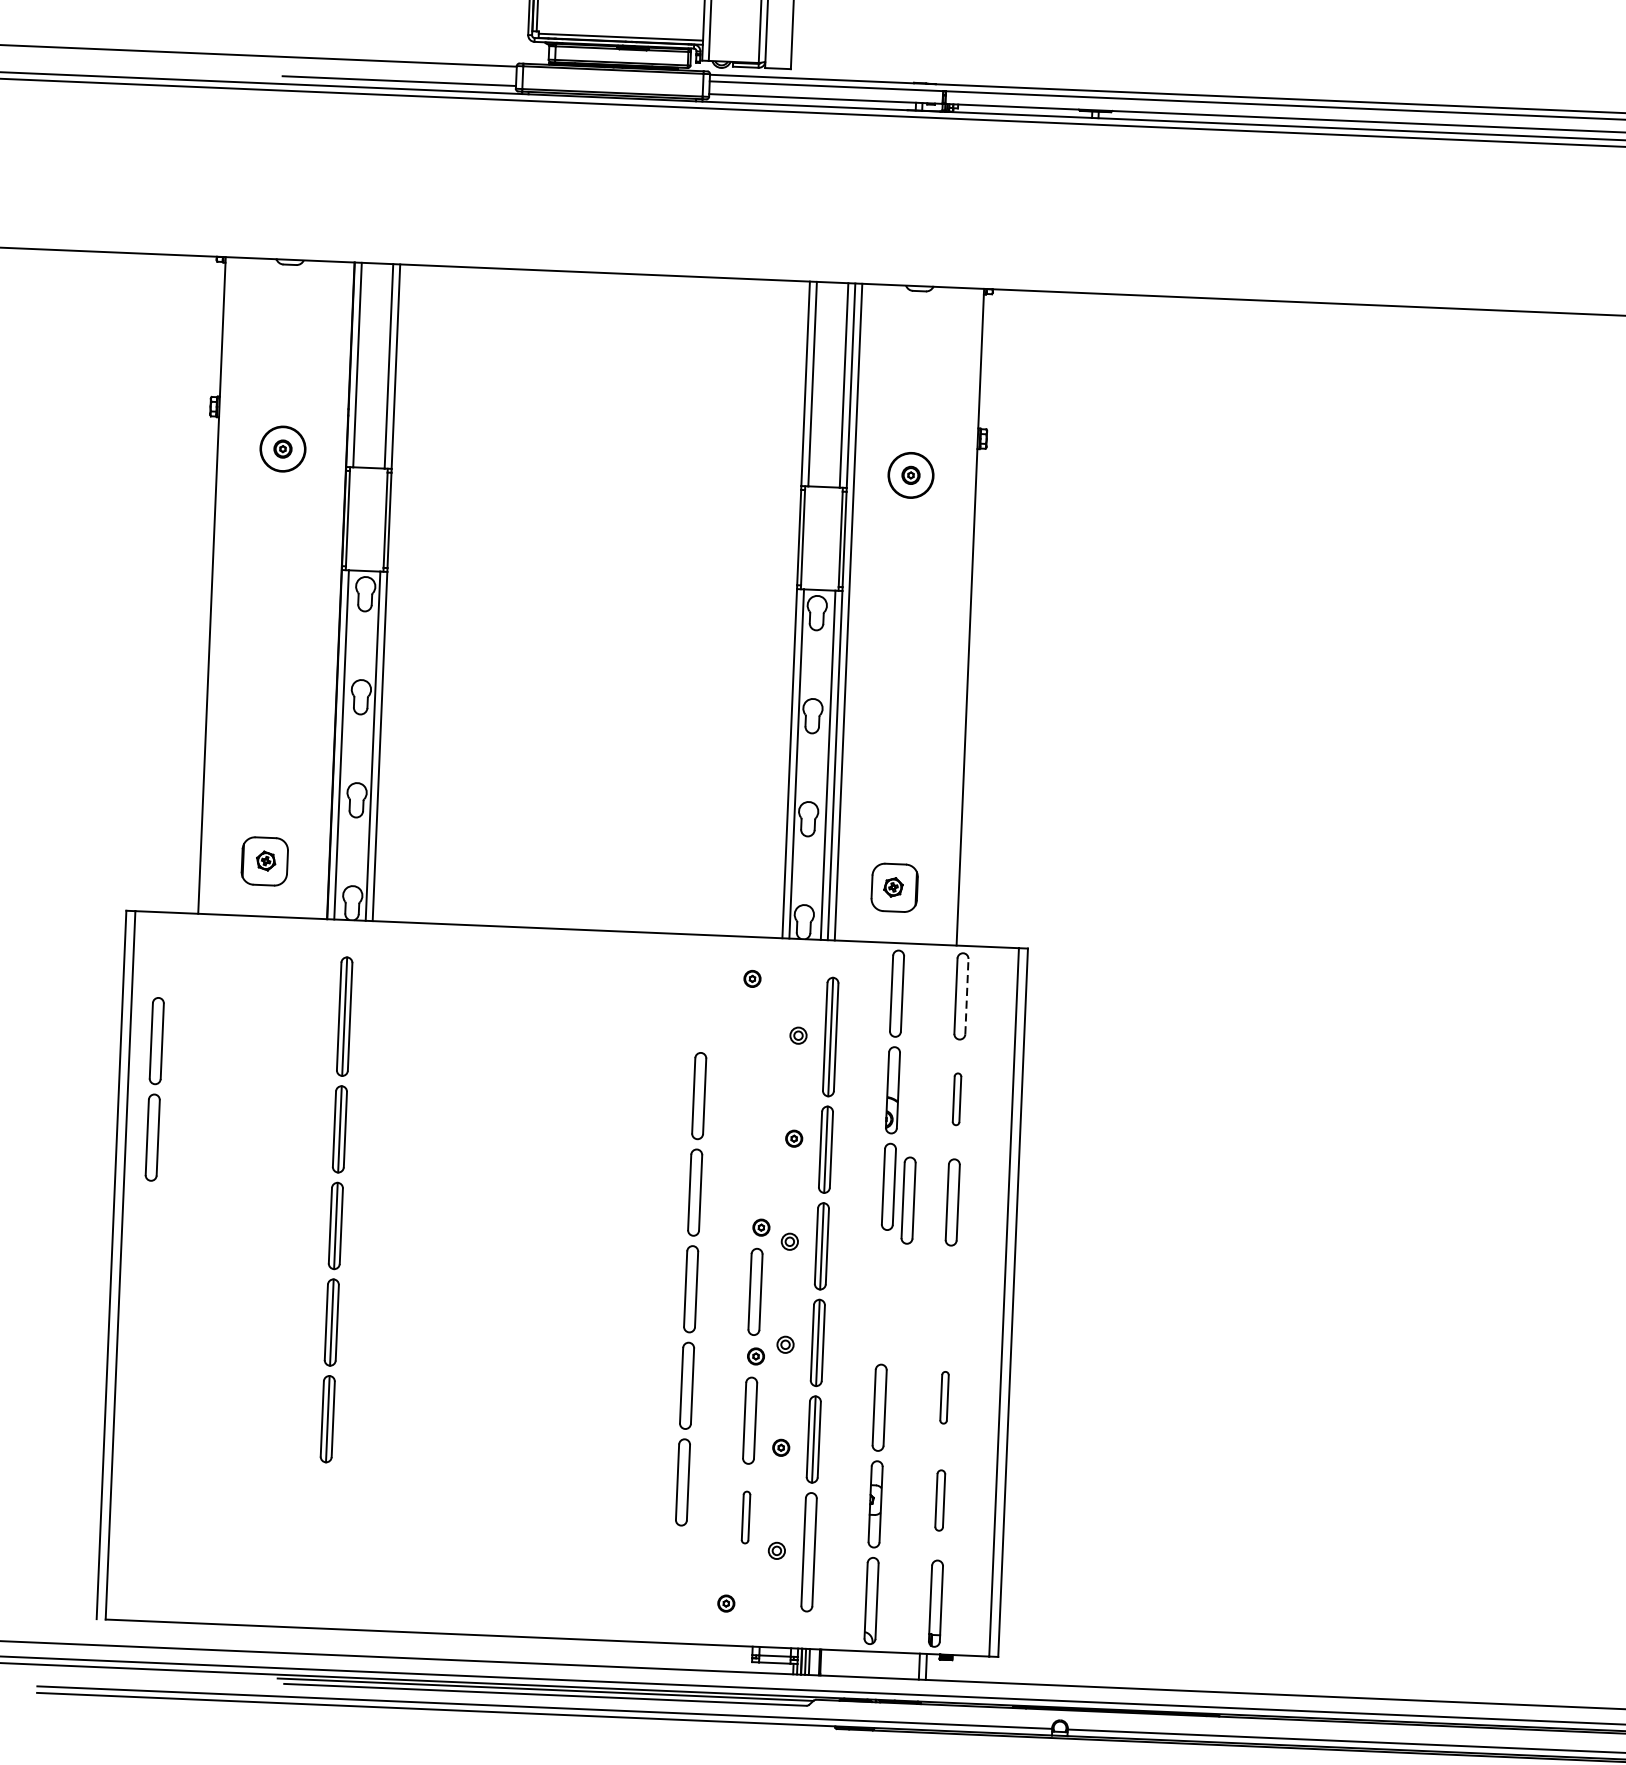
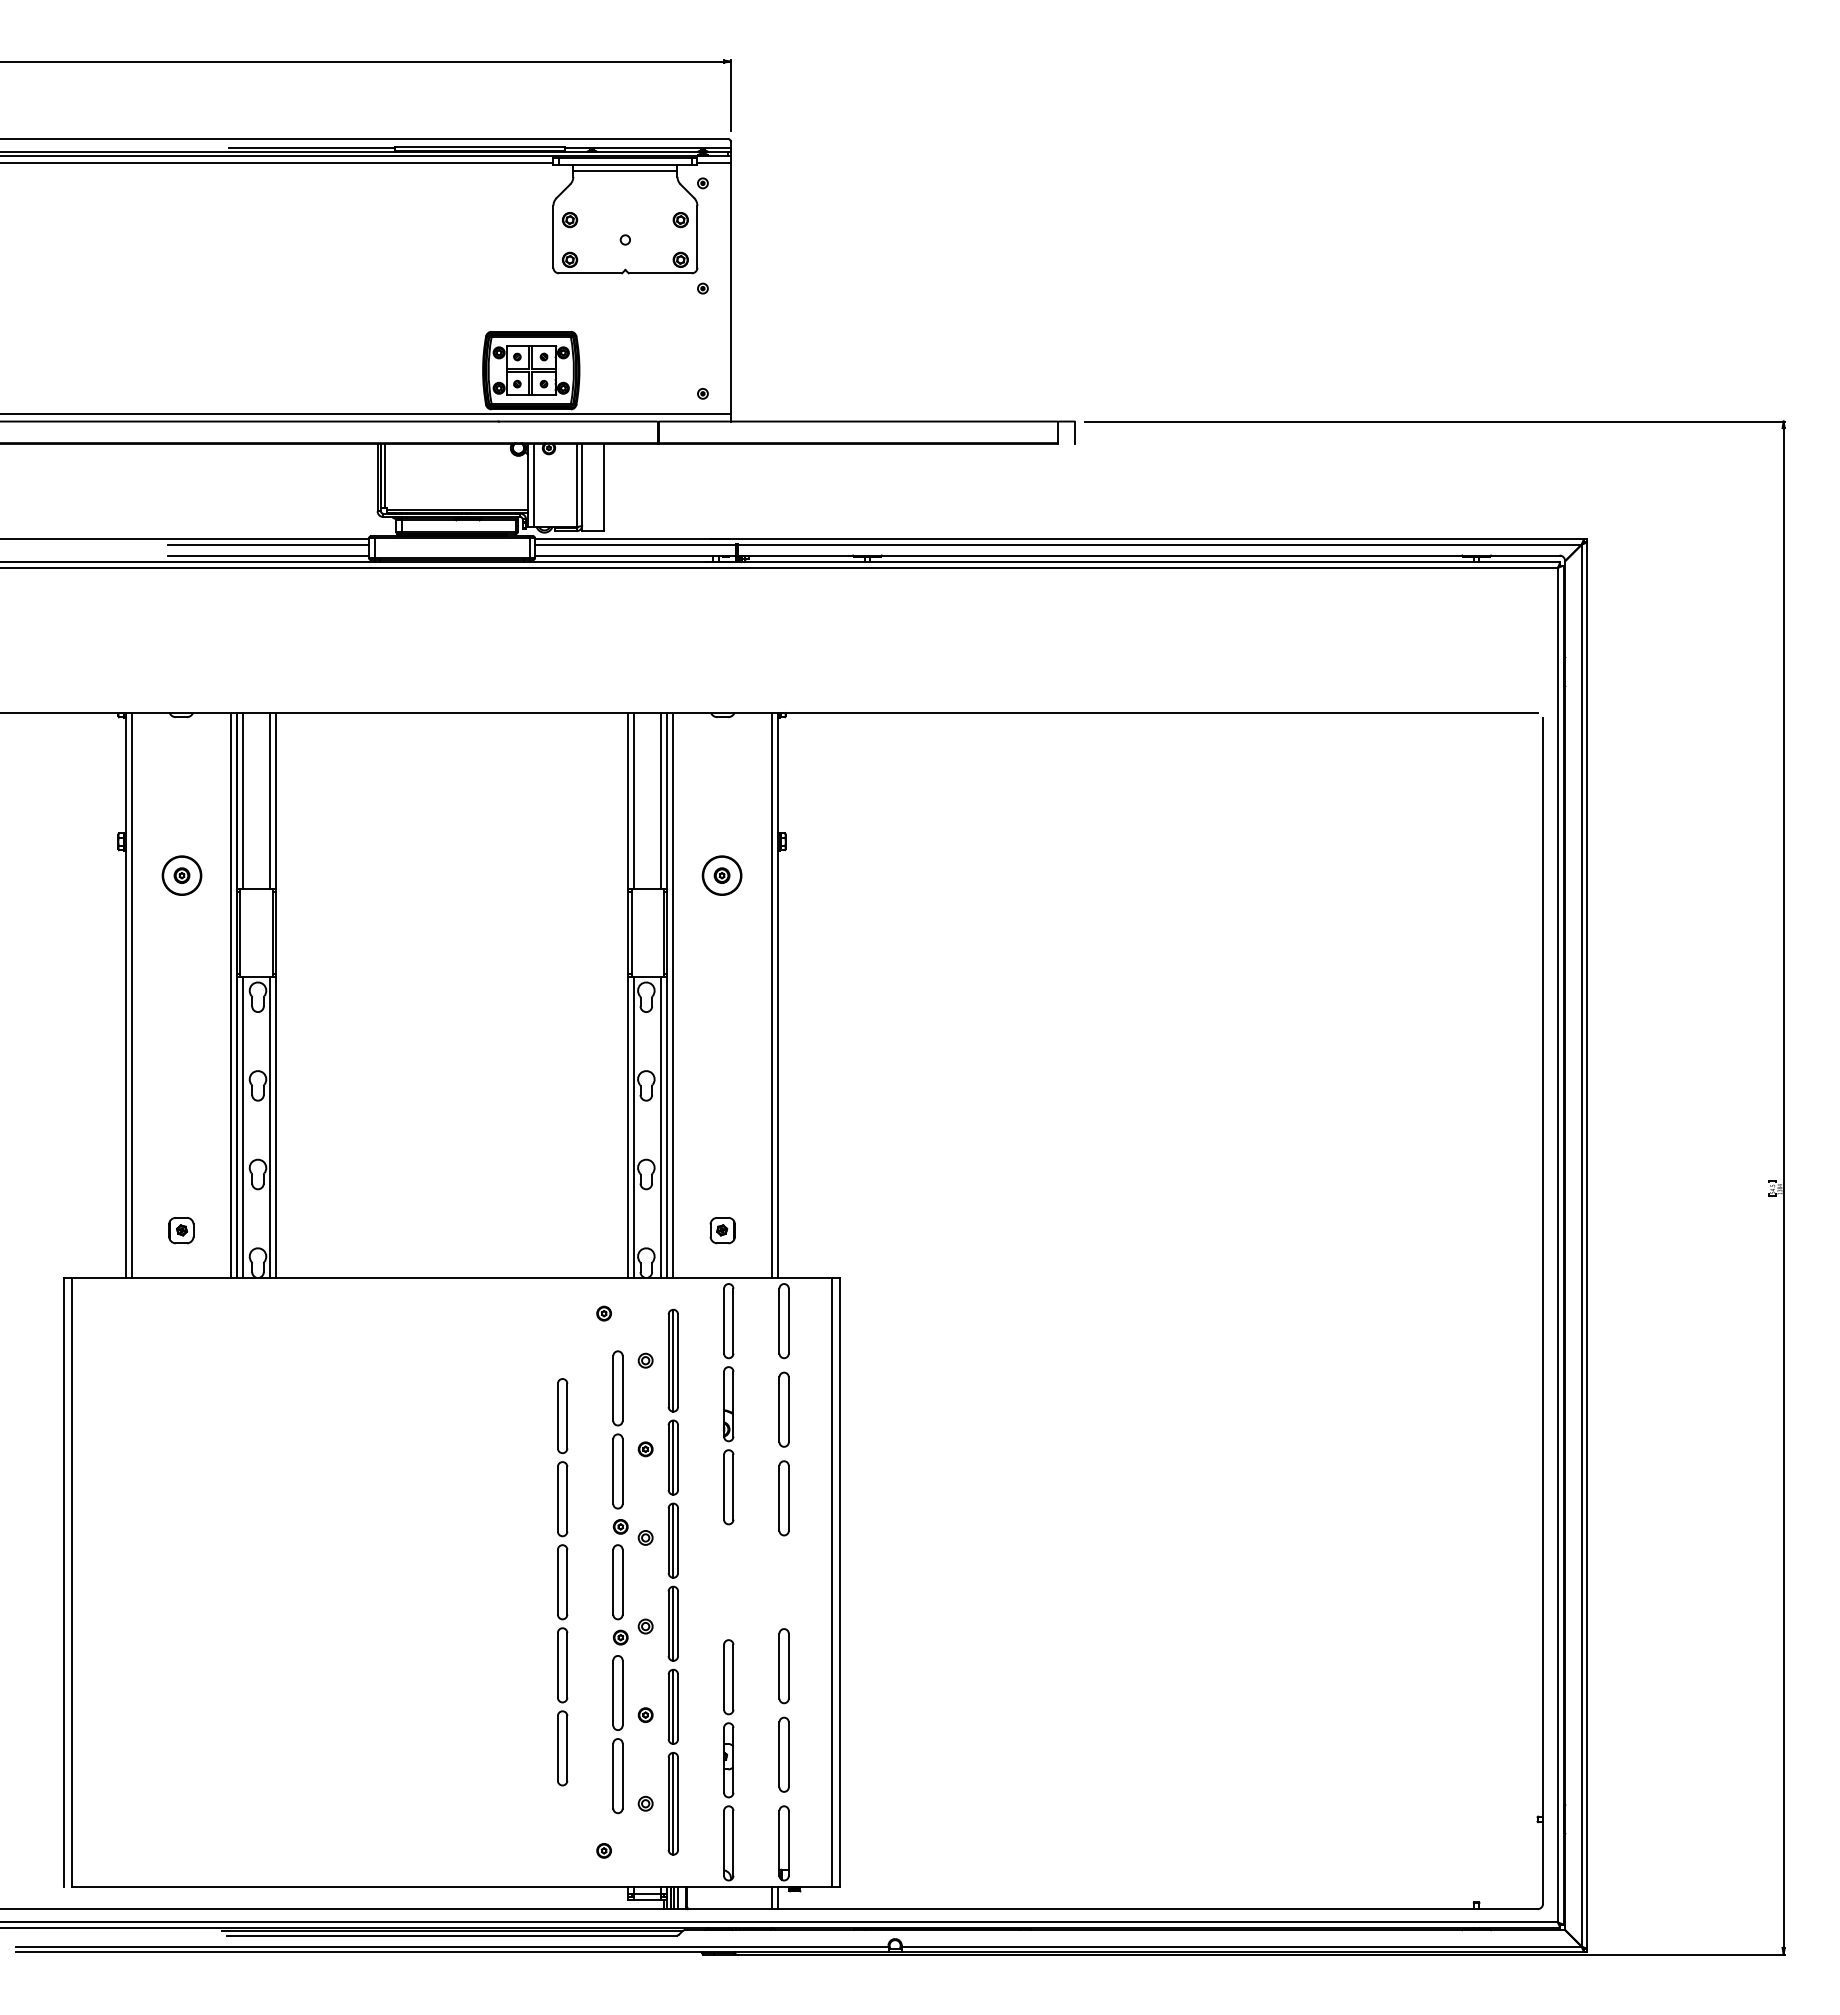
line: (399, 68) -> (268, 544), added
line: (218, 584) -> (131, 994), added
line: (333, 589) -> (230, 994), added
line: (963, 616) -> (772, 994), added
part: (265, 861) -> (181, 1230), size x0.62
part: (894, 888) -> (722, 1230), size x0.62
line: (966, 995) -> (788, 1320), dashed -> solid
part: (154, 1088) -> (617, 1429), moved
part: (956, 1099) -> (783, 1409), size x1.67
part: (907, 1200) -> (745, 1498), removed
part: (335, 1209) -> (254, 1526), removed
part: (943, 1397) -> (783, 1666), size x1.67
part: (939, 1500) -> (783, 1754), size x1.43
part: (745, 1517) -> (617, 1776), size x1.67
line: (809, 1551) -> (673, 1803), added

